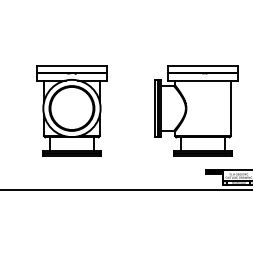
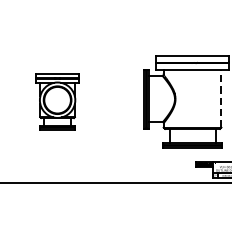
line: (230, 108) -> (220, 99), solid -> dashed
part: (71, 110) -> (57, 101), size x0.6

